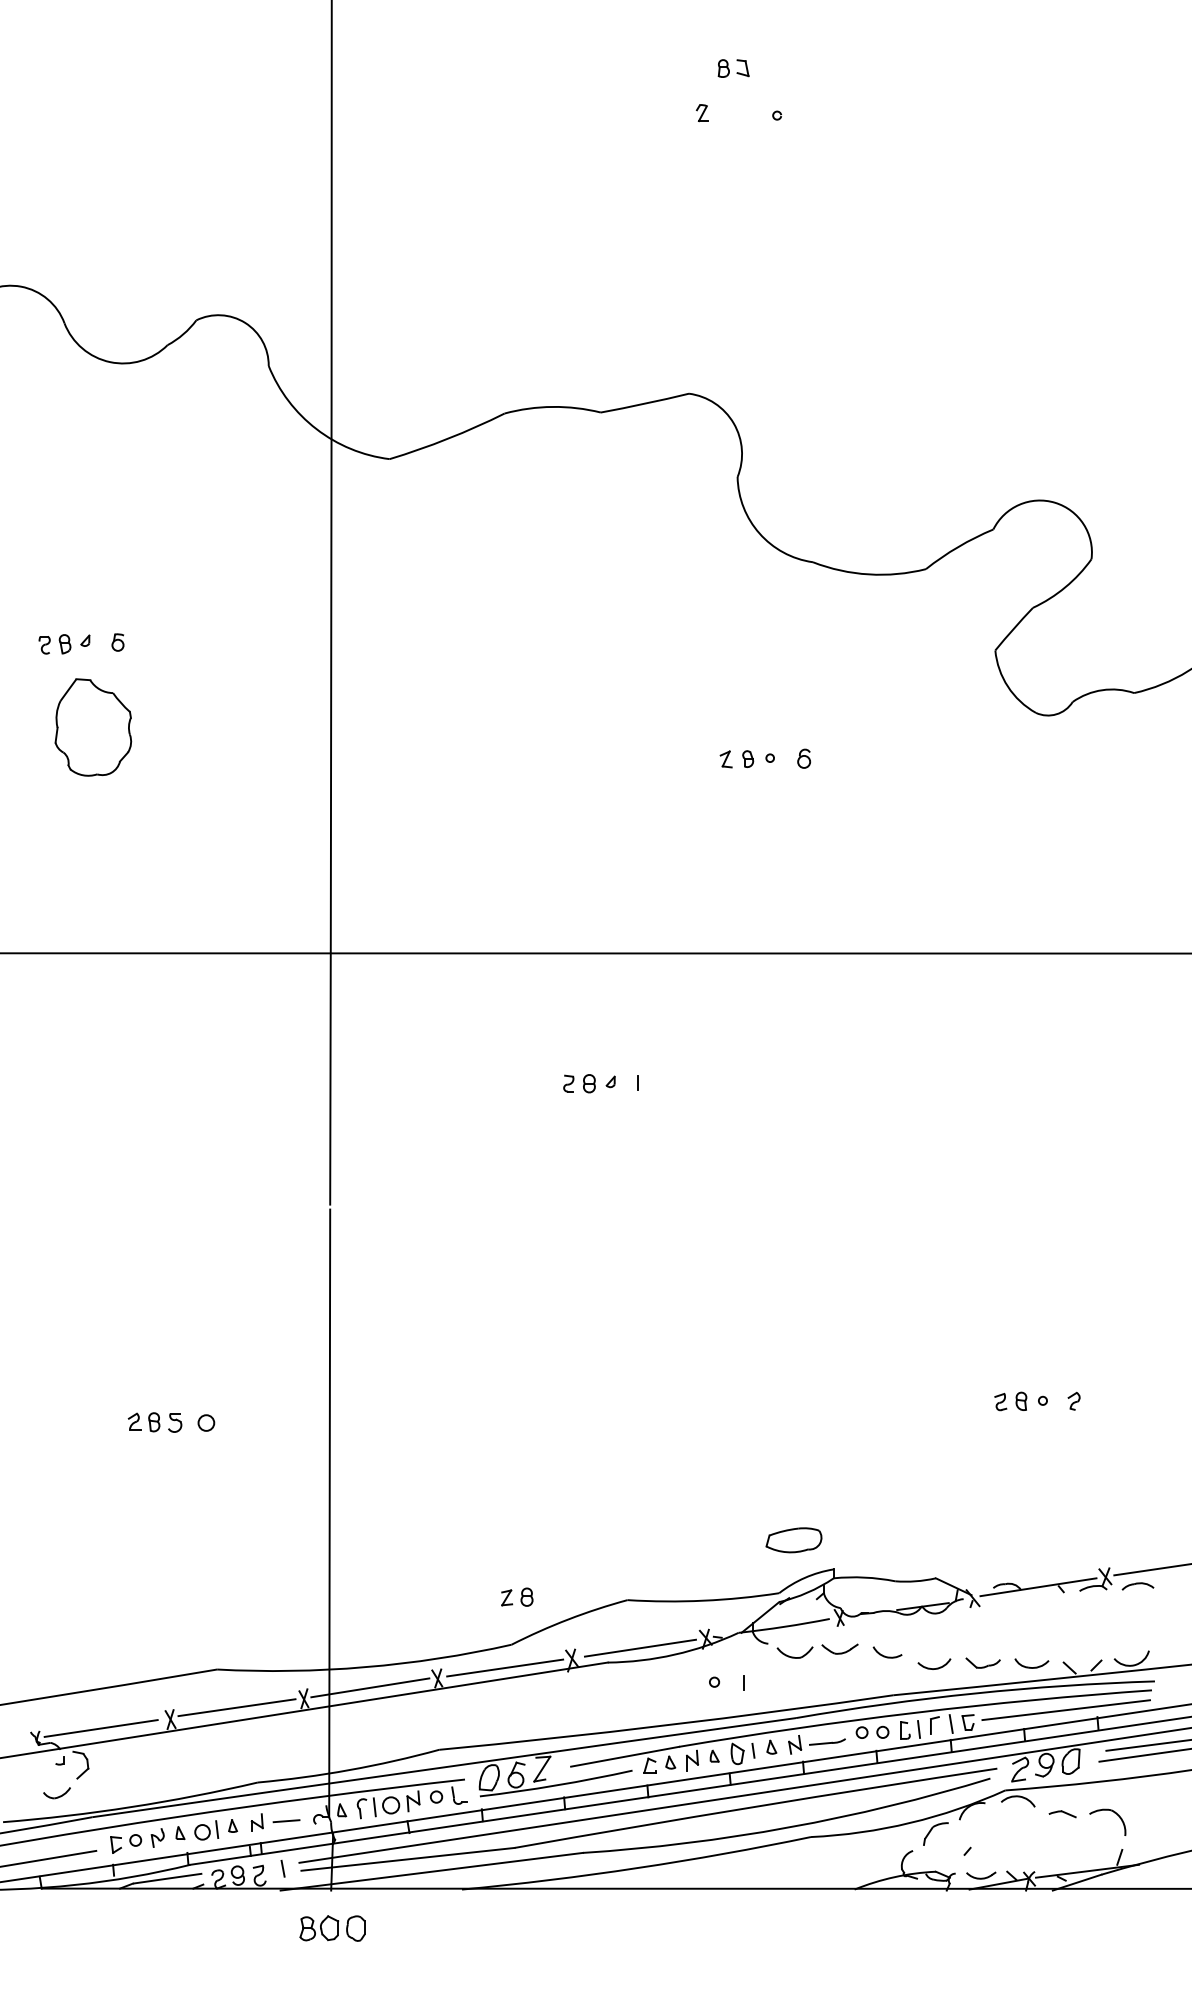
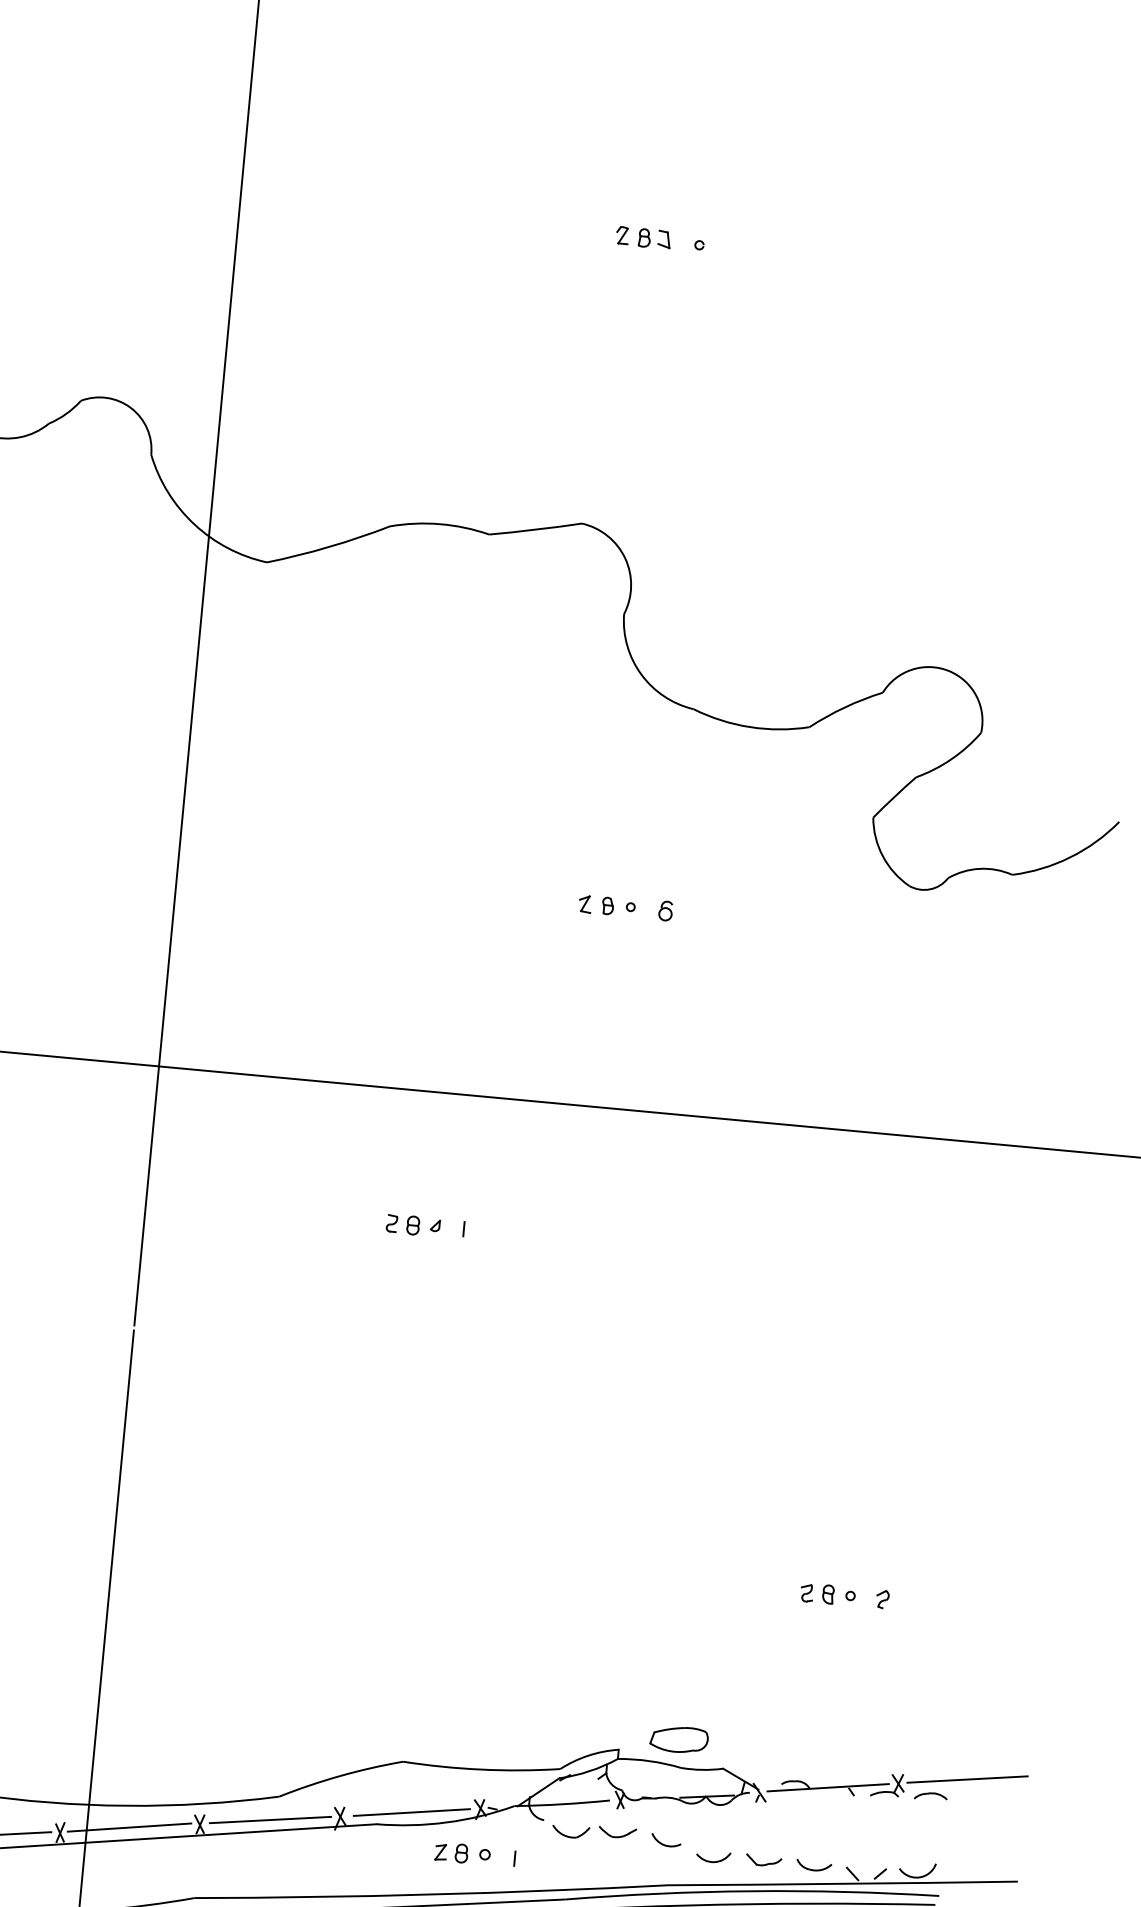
part: (733, 68) -> (654, 238), moved
part: (793, 1540) -> (678, 1739), moved
part: (517, 1596) -> (451, 1851), moved

